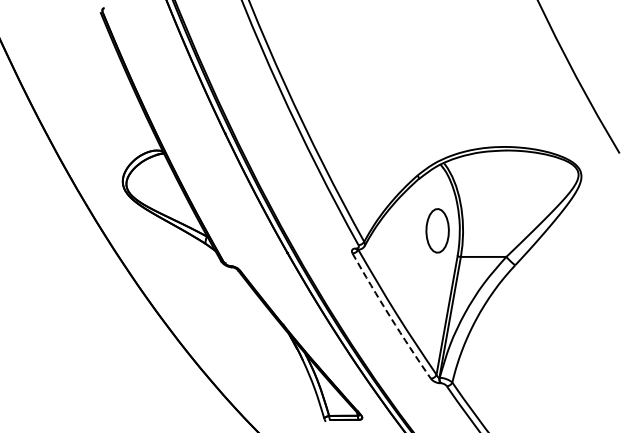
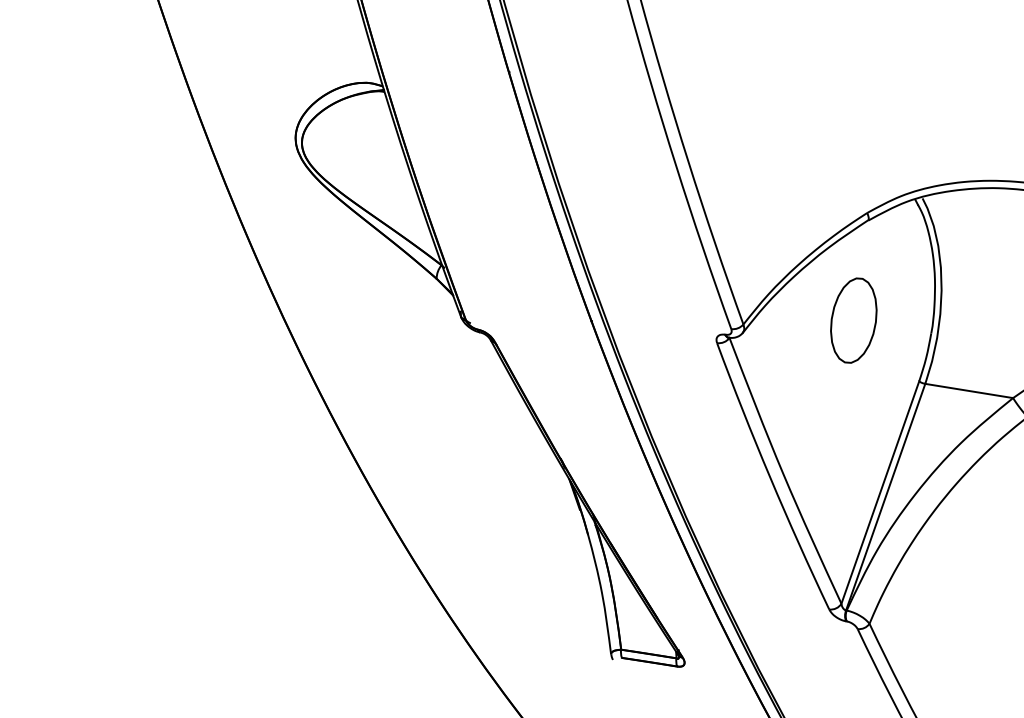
part: (437, 230) -> (853, 319), moved
arc: (390, 316) -> (770, 476), dashed -> solid

